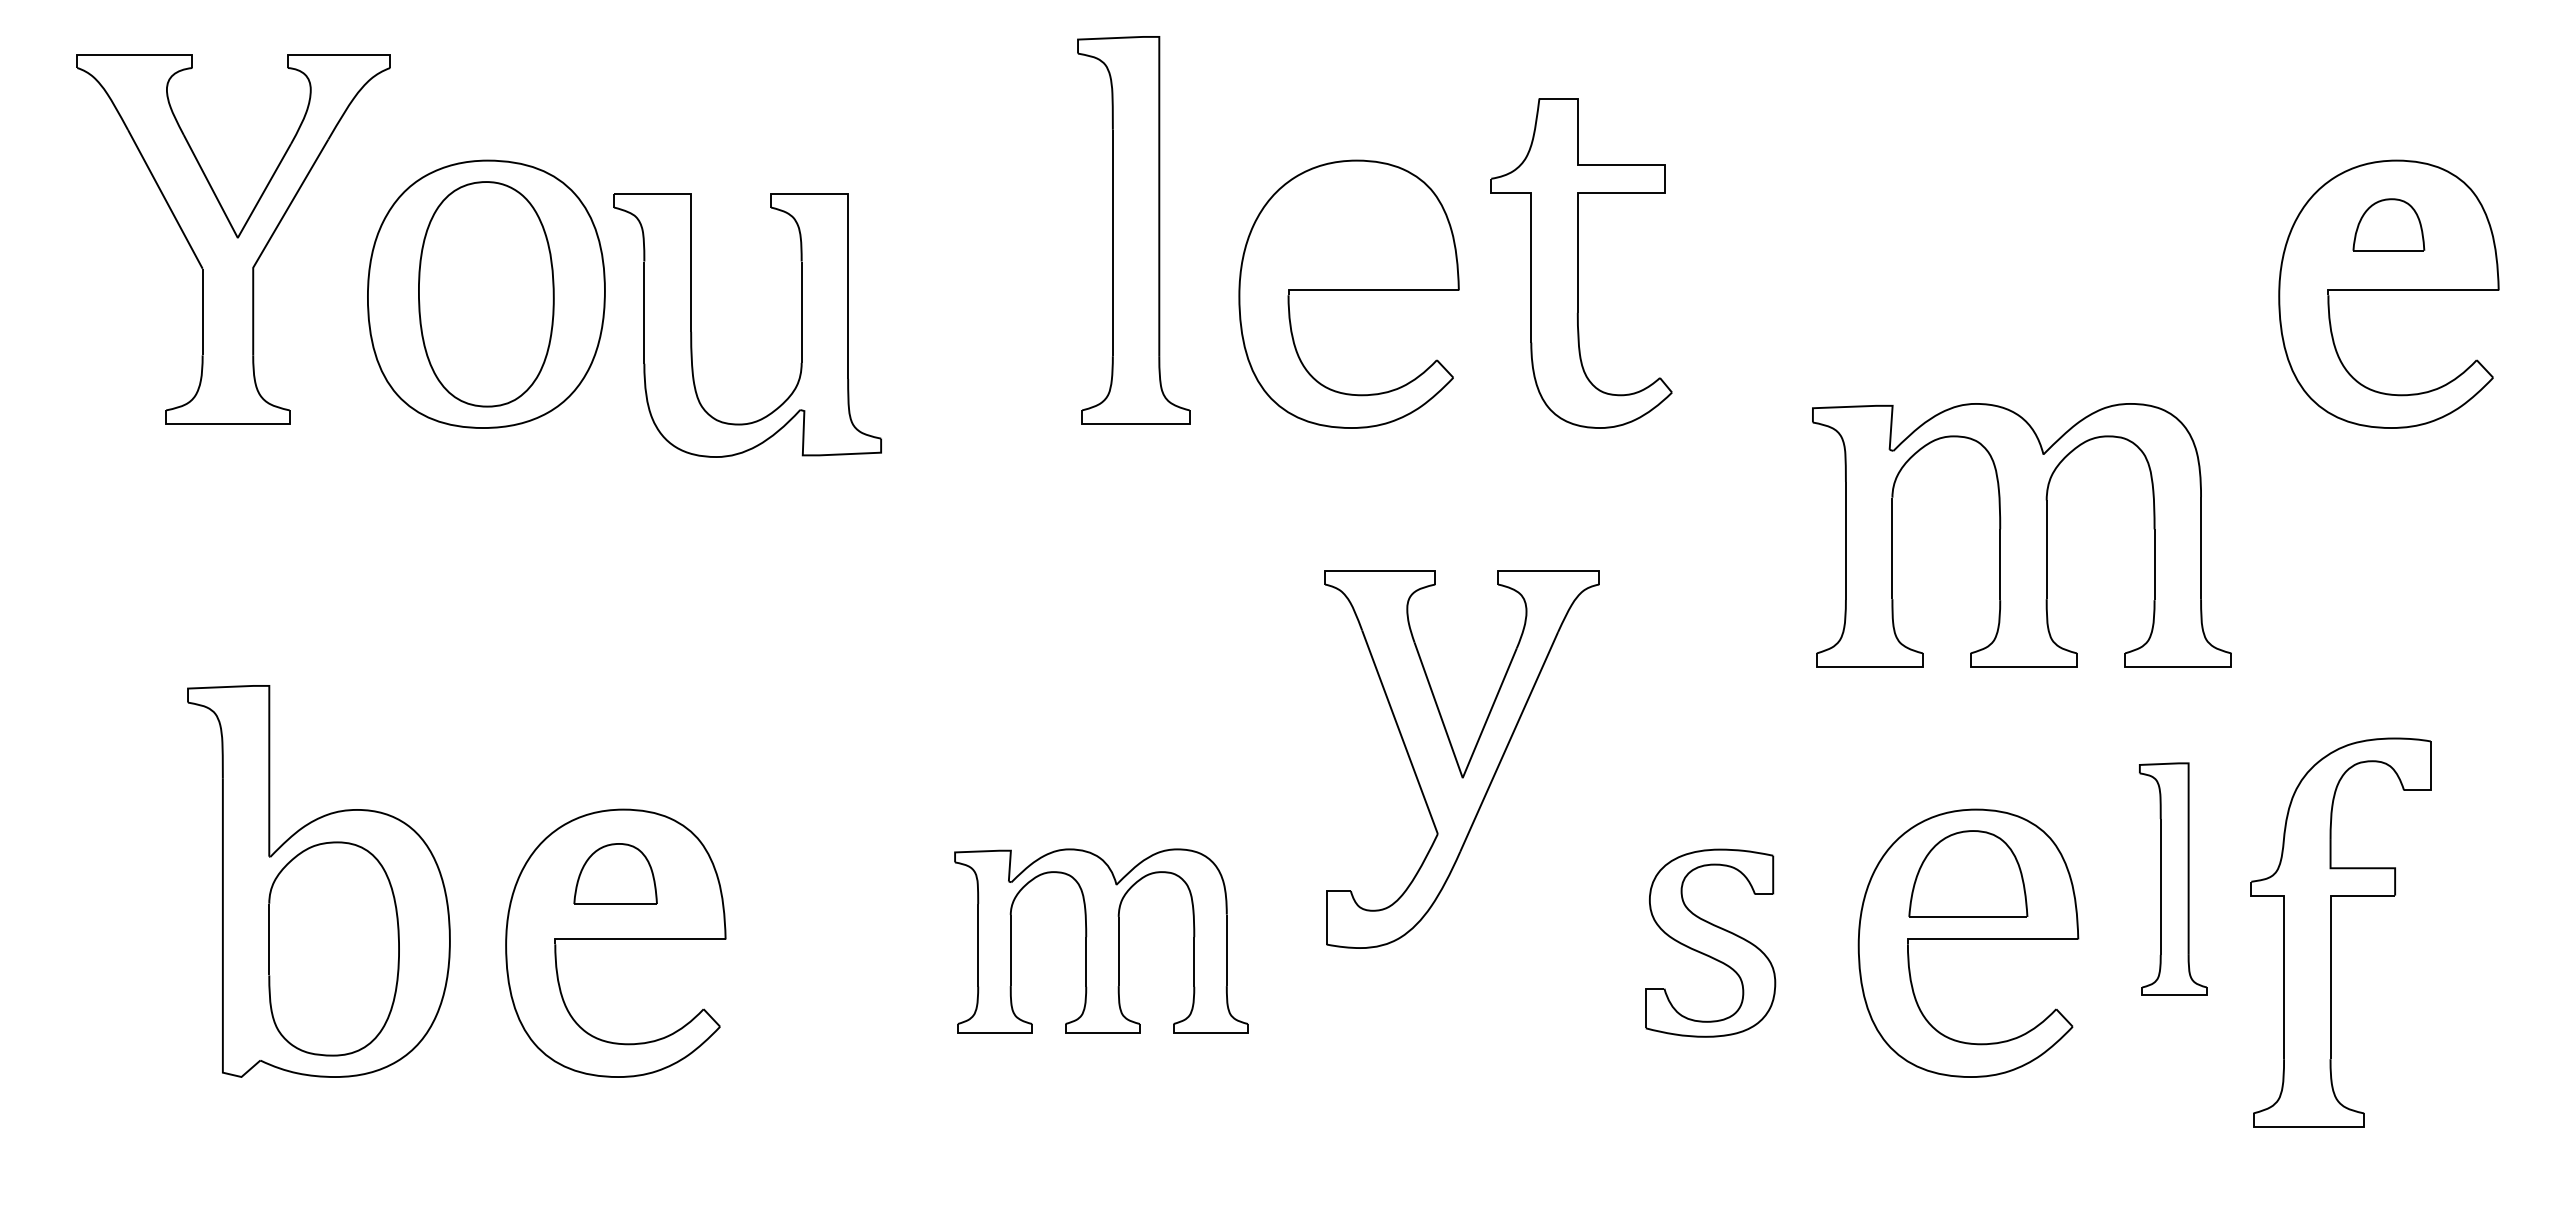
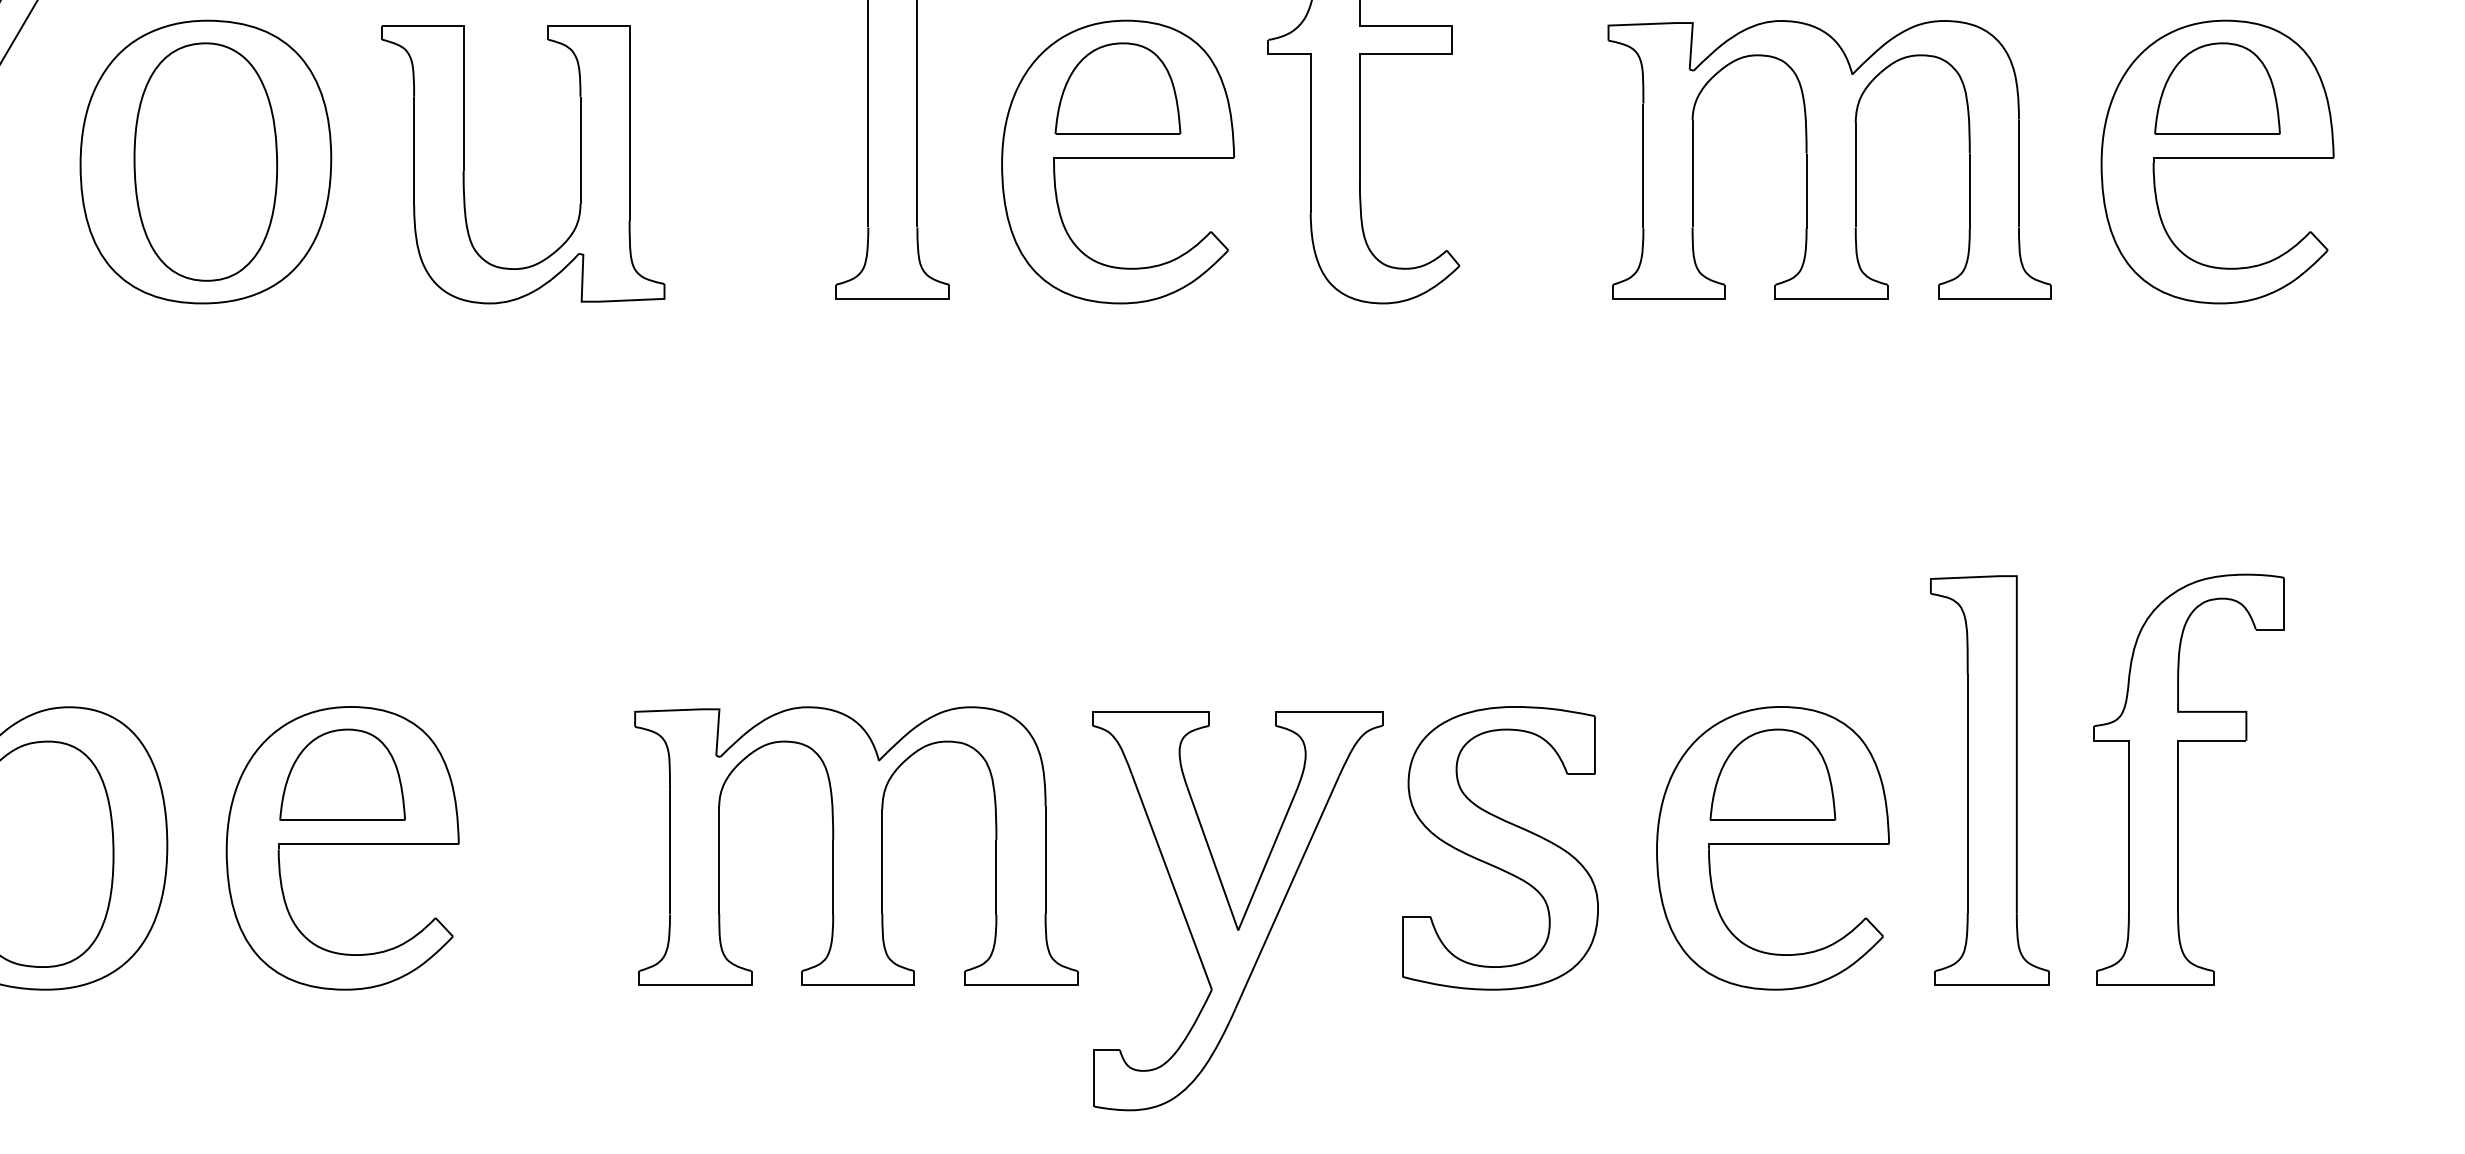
part: (1348, 224) -> (1117, 88), added
part: (2388, 224) -> (2217, 88), size x1.67
part: (801, 325) -> (580, 164), moved
part: (2021, 535) -> (1829, 160), moved
part: (1461, 759) -> (1236, 910), moved
part: (615, 873) -> (342, 774), size x1.43
part: (2172, 879) -> (1988, 780), size x1.67
part: (2331, 932) -> (2179, 779), moved
part: (1101, 941) -> (856, 846), size x1.43
part: (1710, 942) -> (1500, 847), size x1.43

